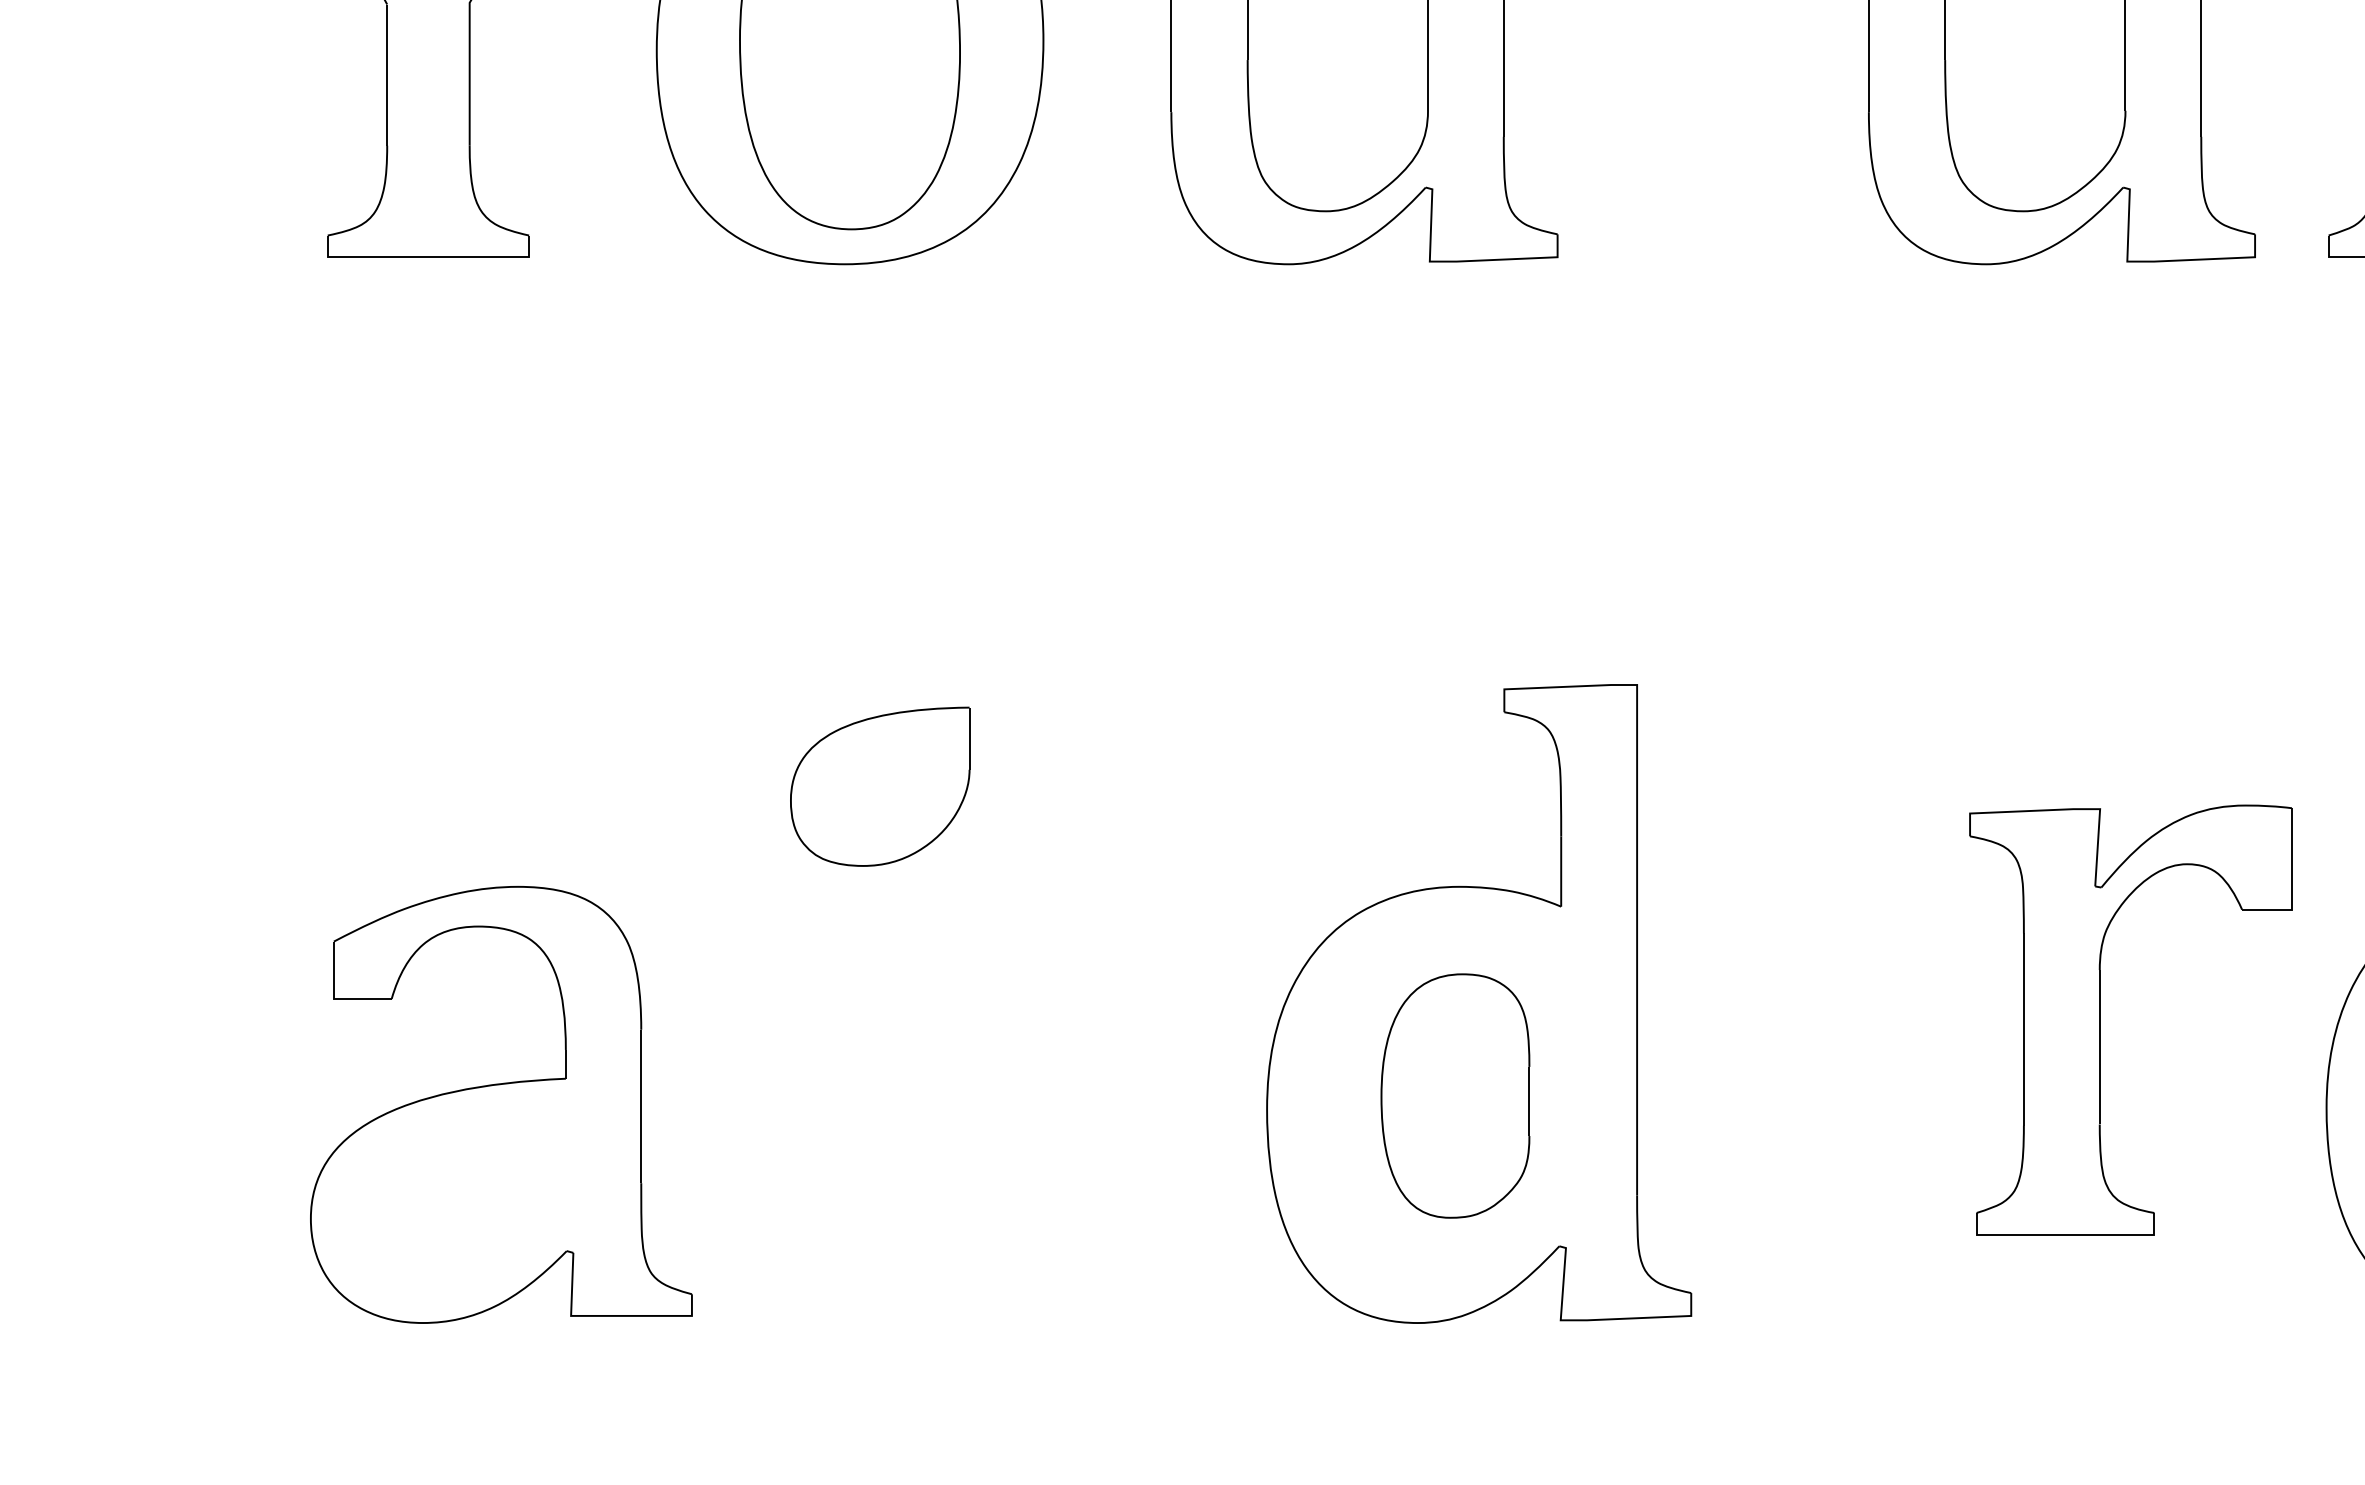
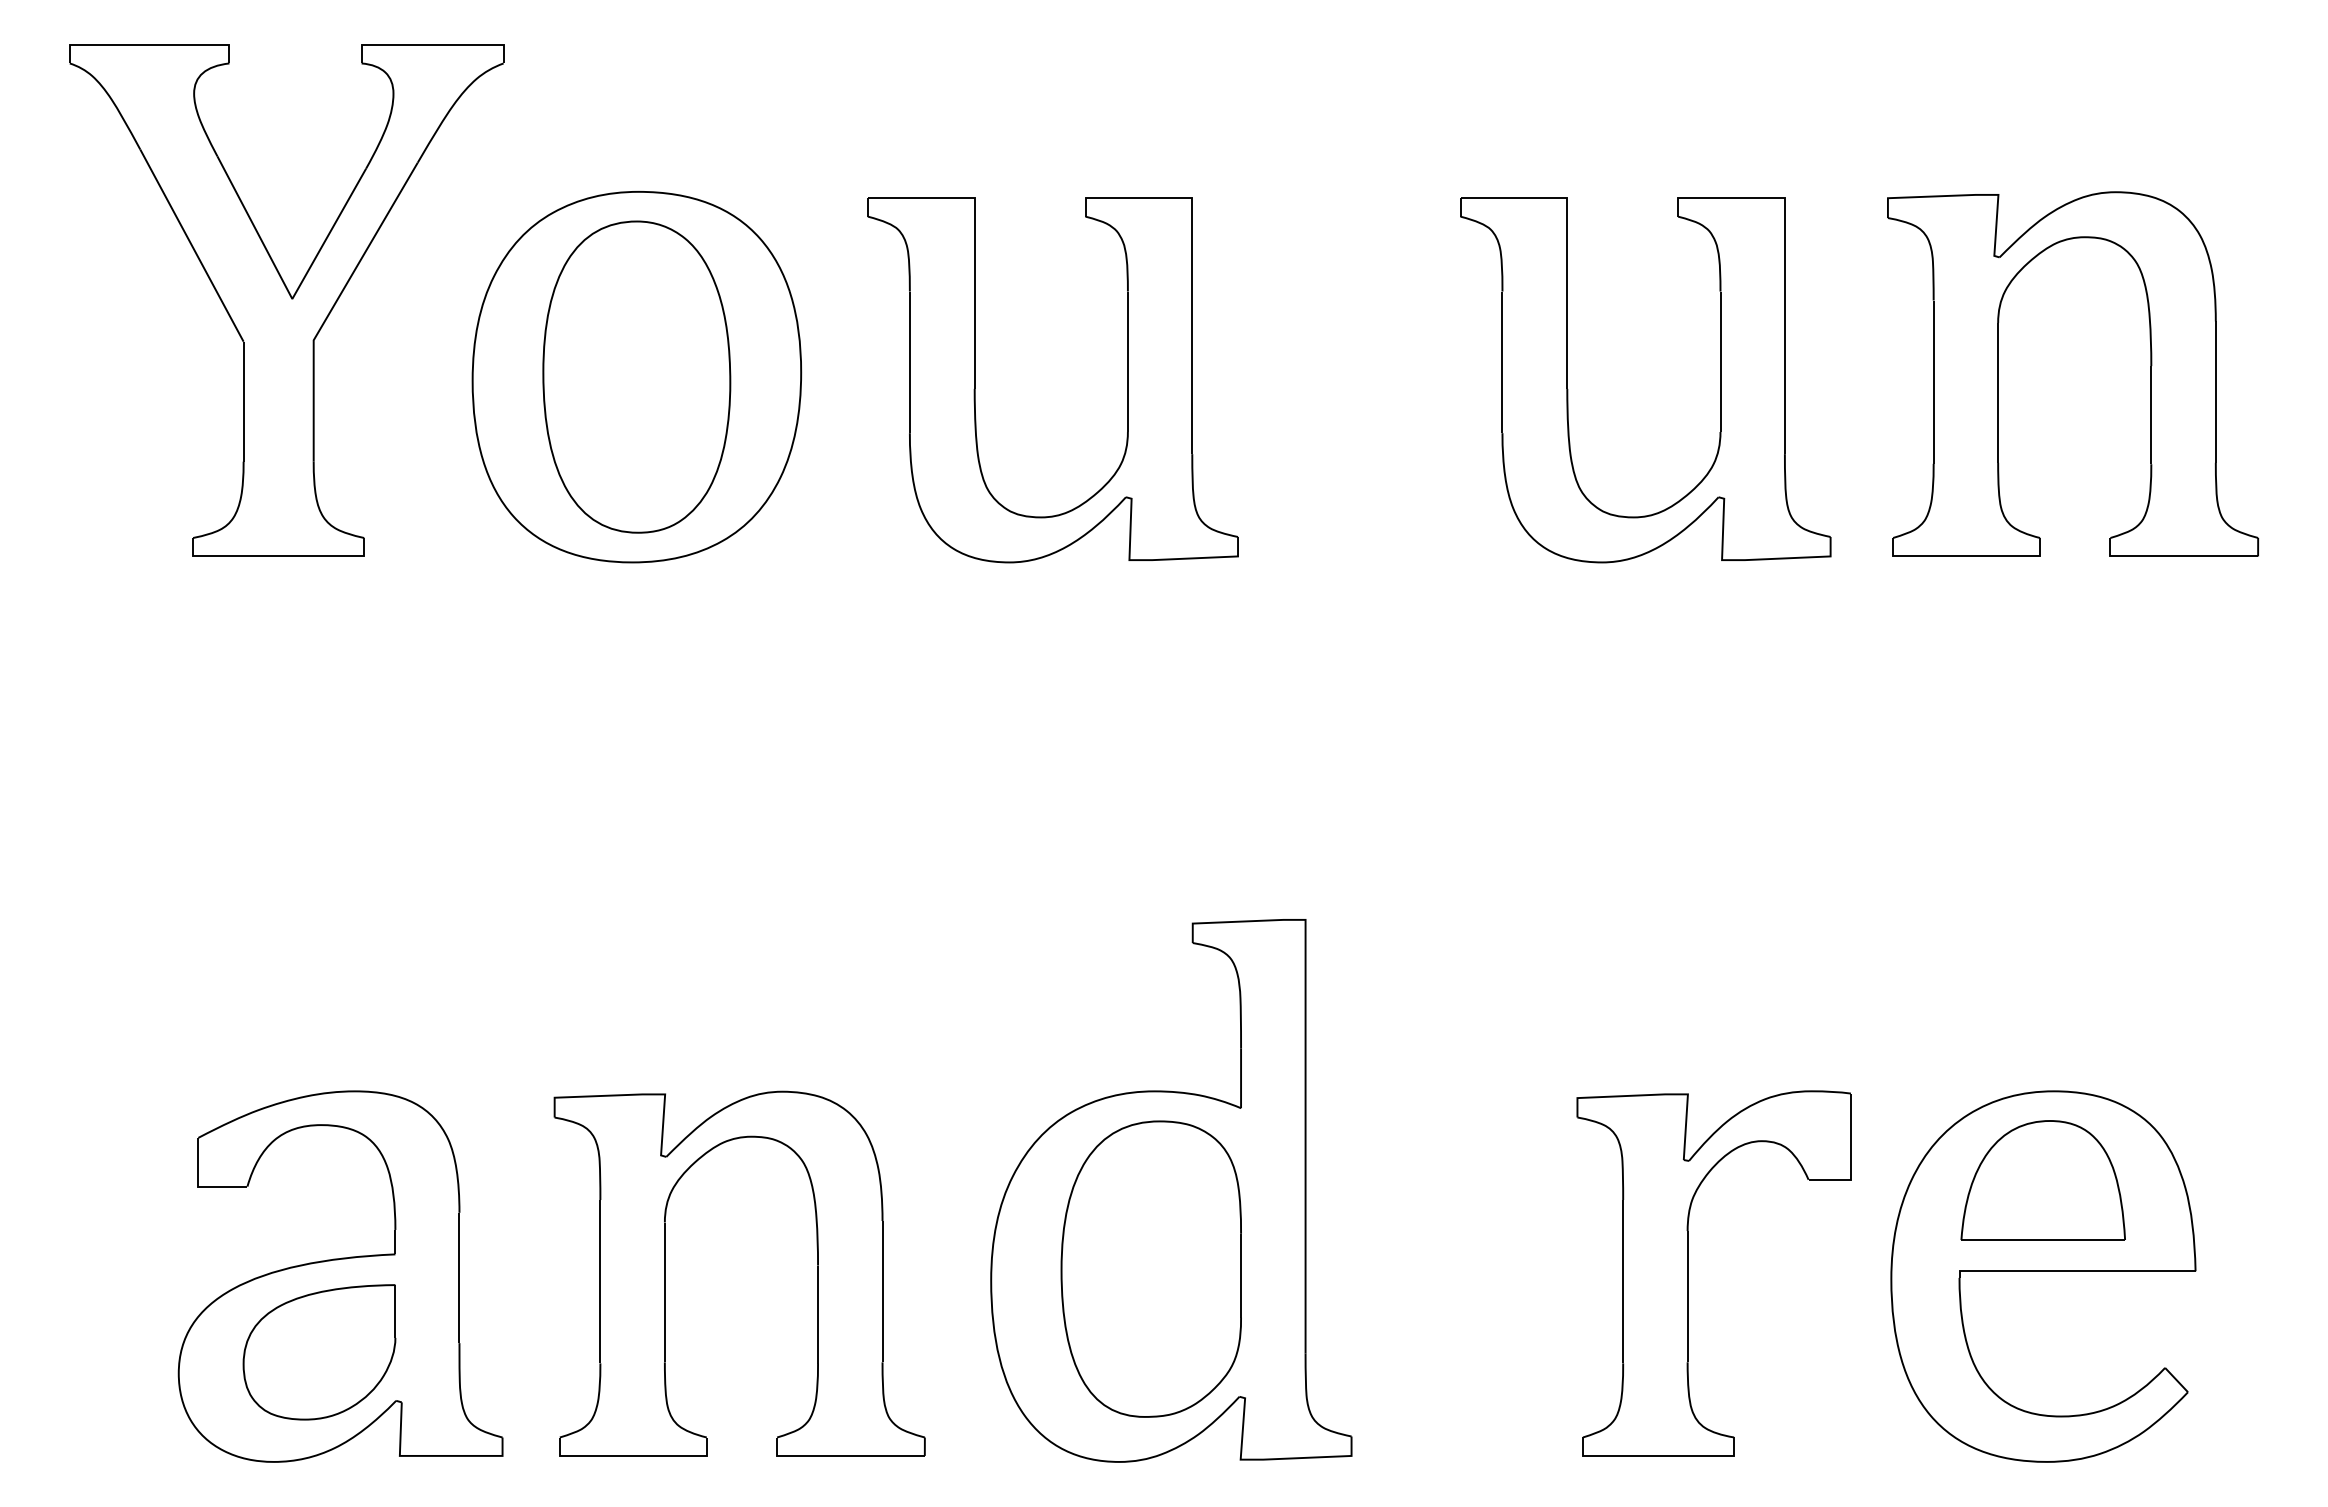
part: (880, 786) -> (319, 1352), moved
part: (2100, 1020) -> (1688, 1273), moved
part: (1454, 1095) -> (1150, 1268), size x1.43
part: (883, 1101) -> (665, 1273), added

